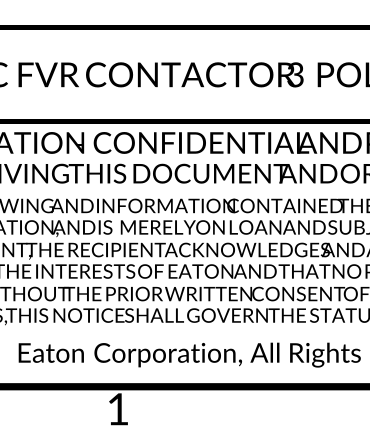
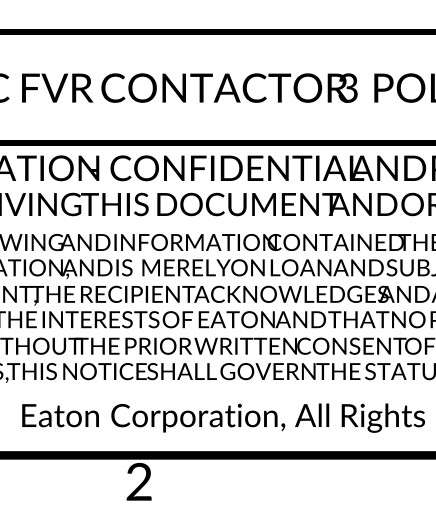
text: (117, 409) -> (138, 482), 1 -> 2

